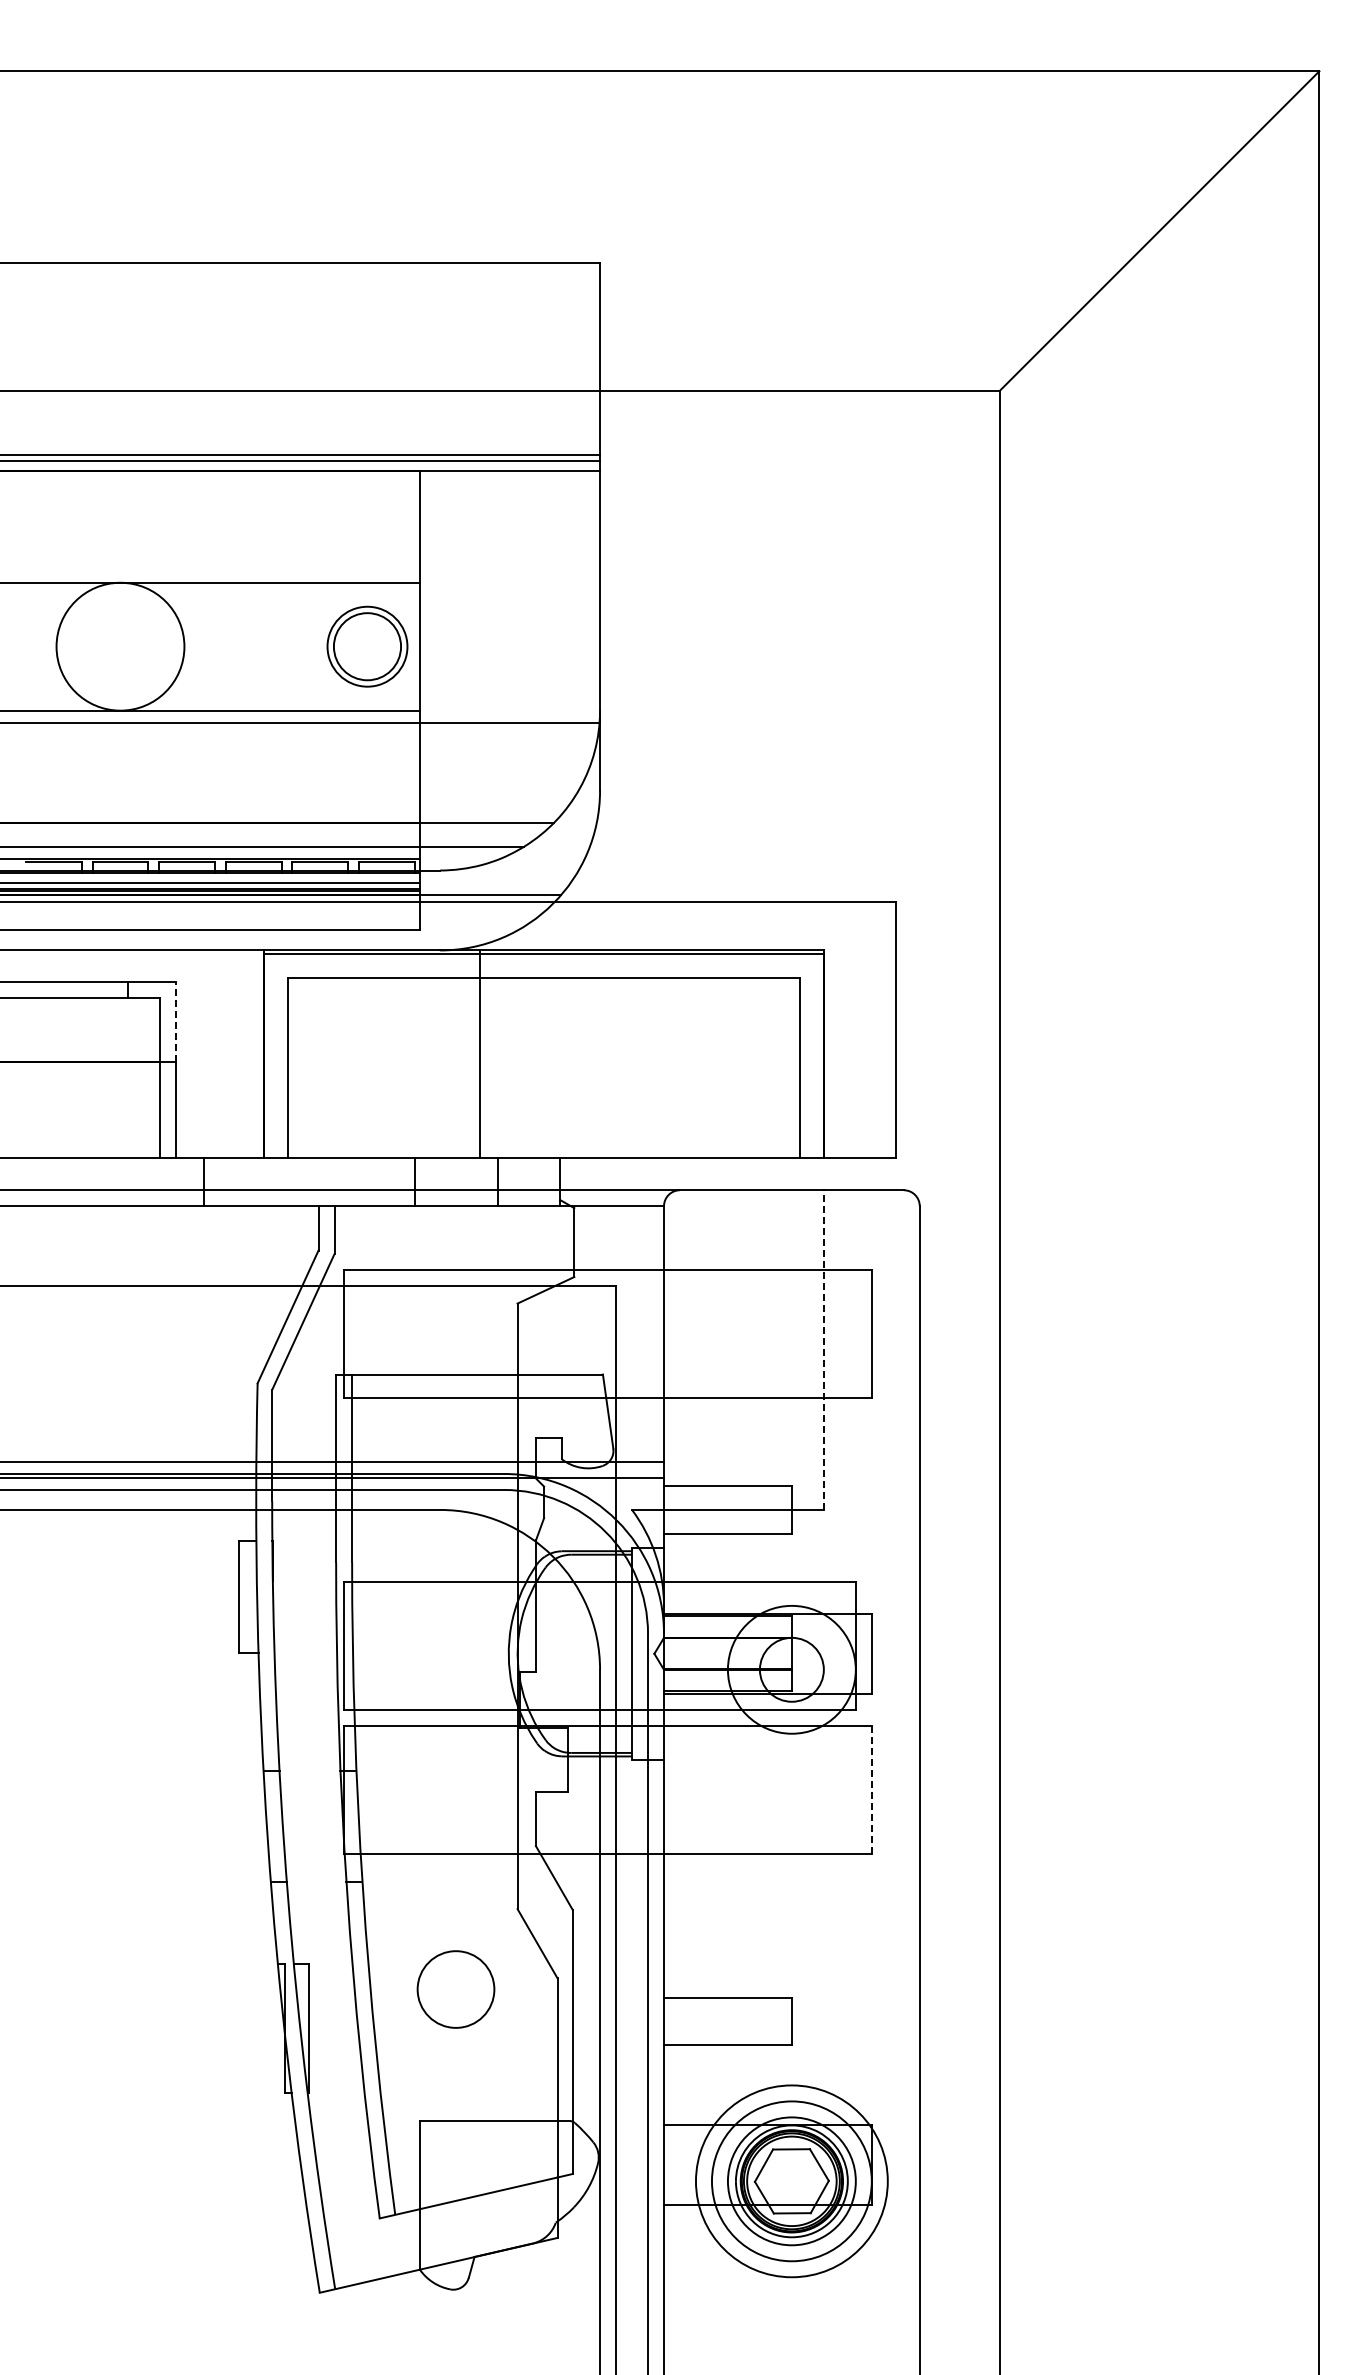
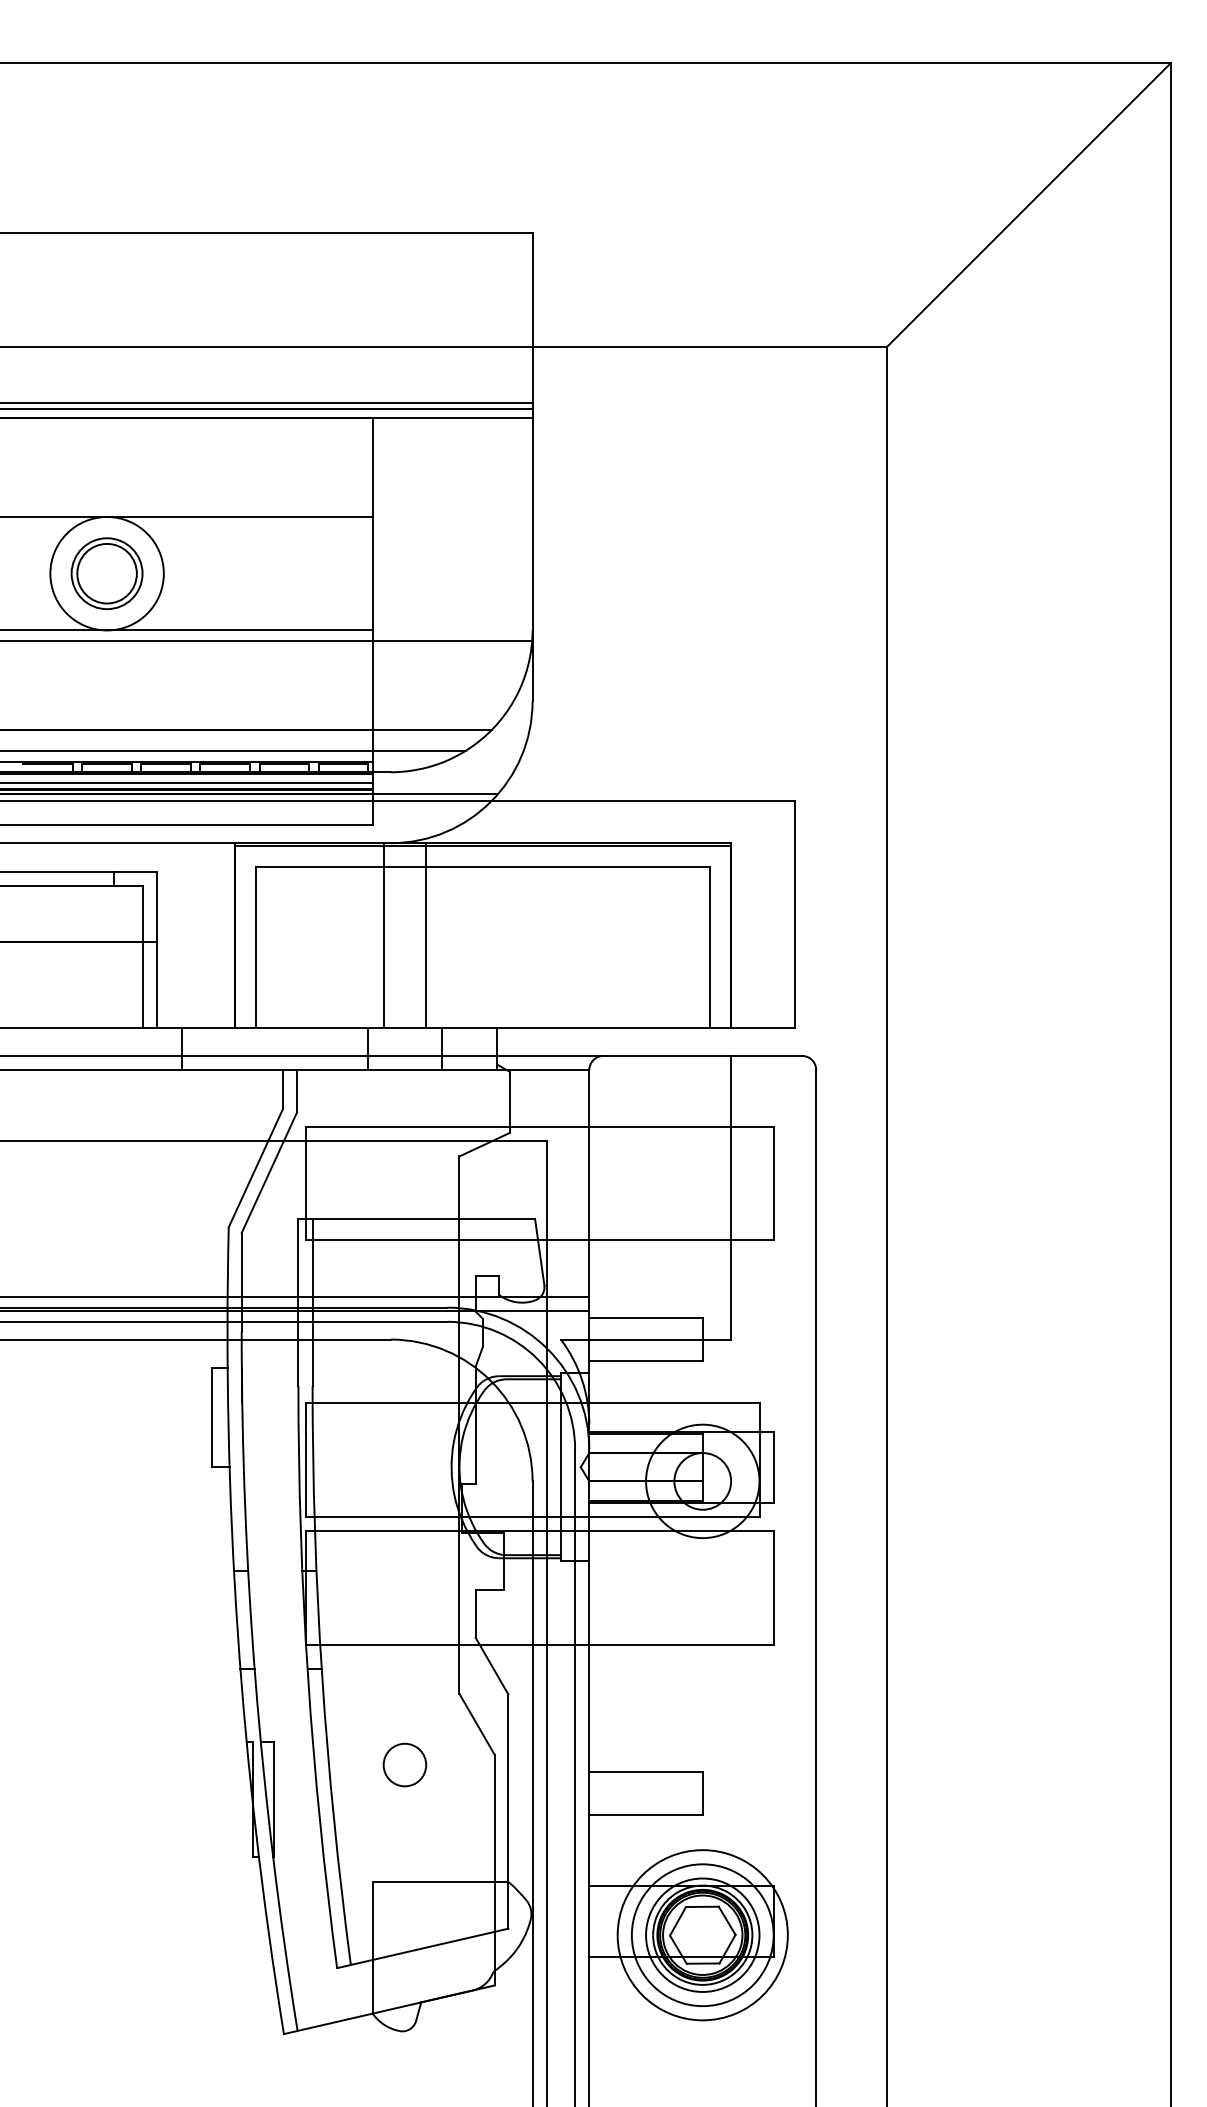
part: (367, 646) -> (107, 573), moved
line: (176, 1022) -> (156, 907), dashed -> solid
line: (432, 1054) -> (383, 935), added
line: (823, 1350) -> (730, 1198), dashed -> solid
line: (871, 1789) -> (773, 1587), dashed -> solid
circle: (456, 1989) -> (405, 1765), size x0.62

